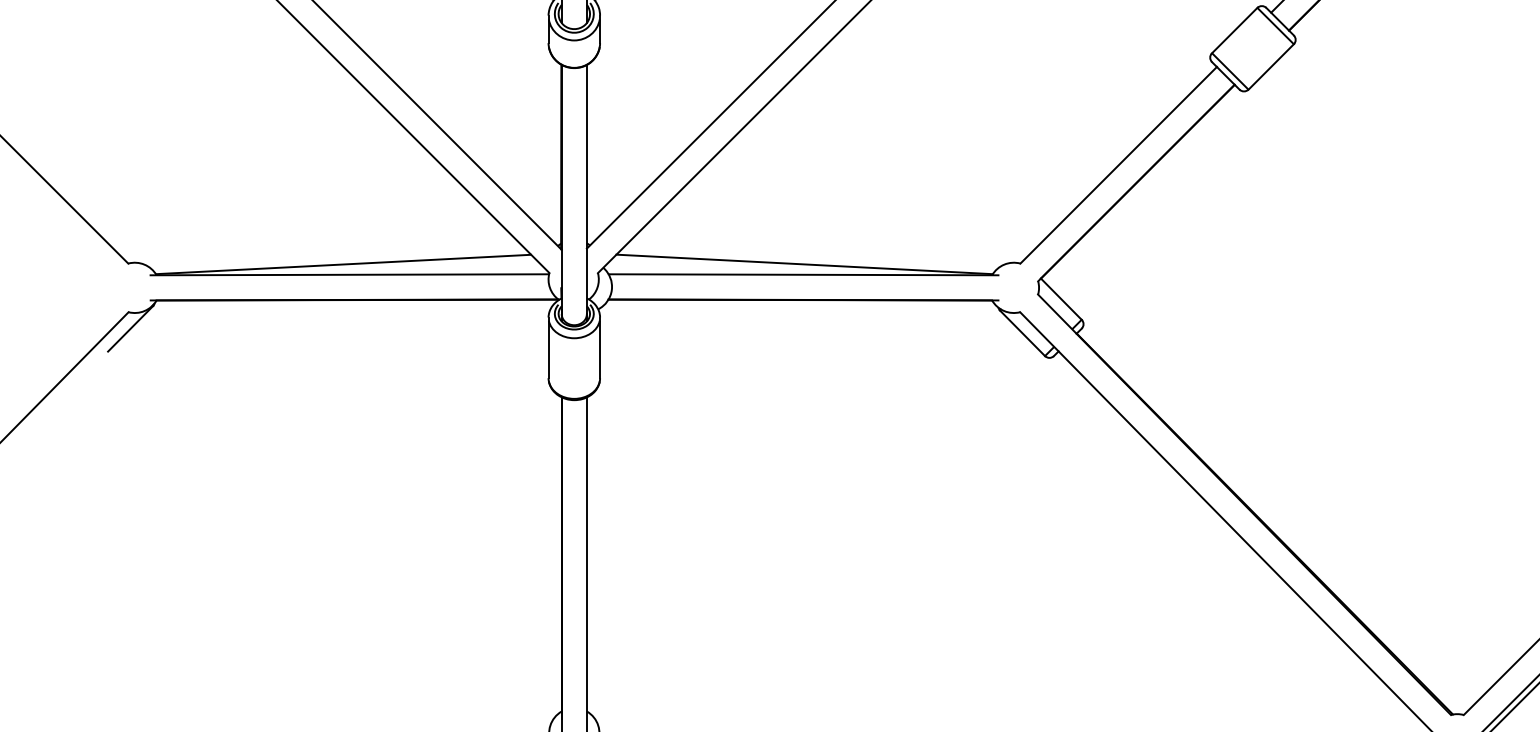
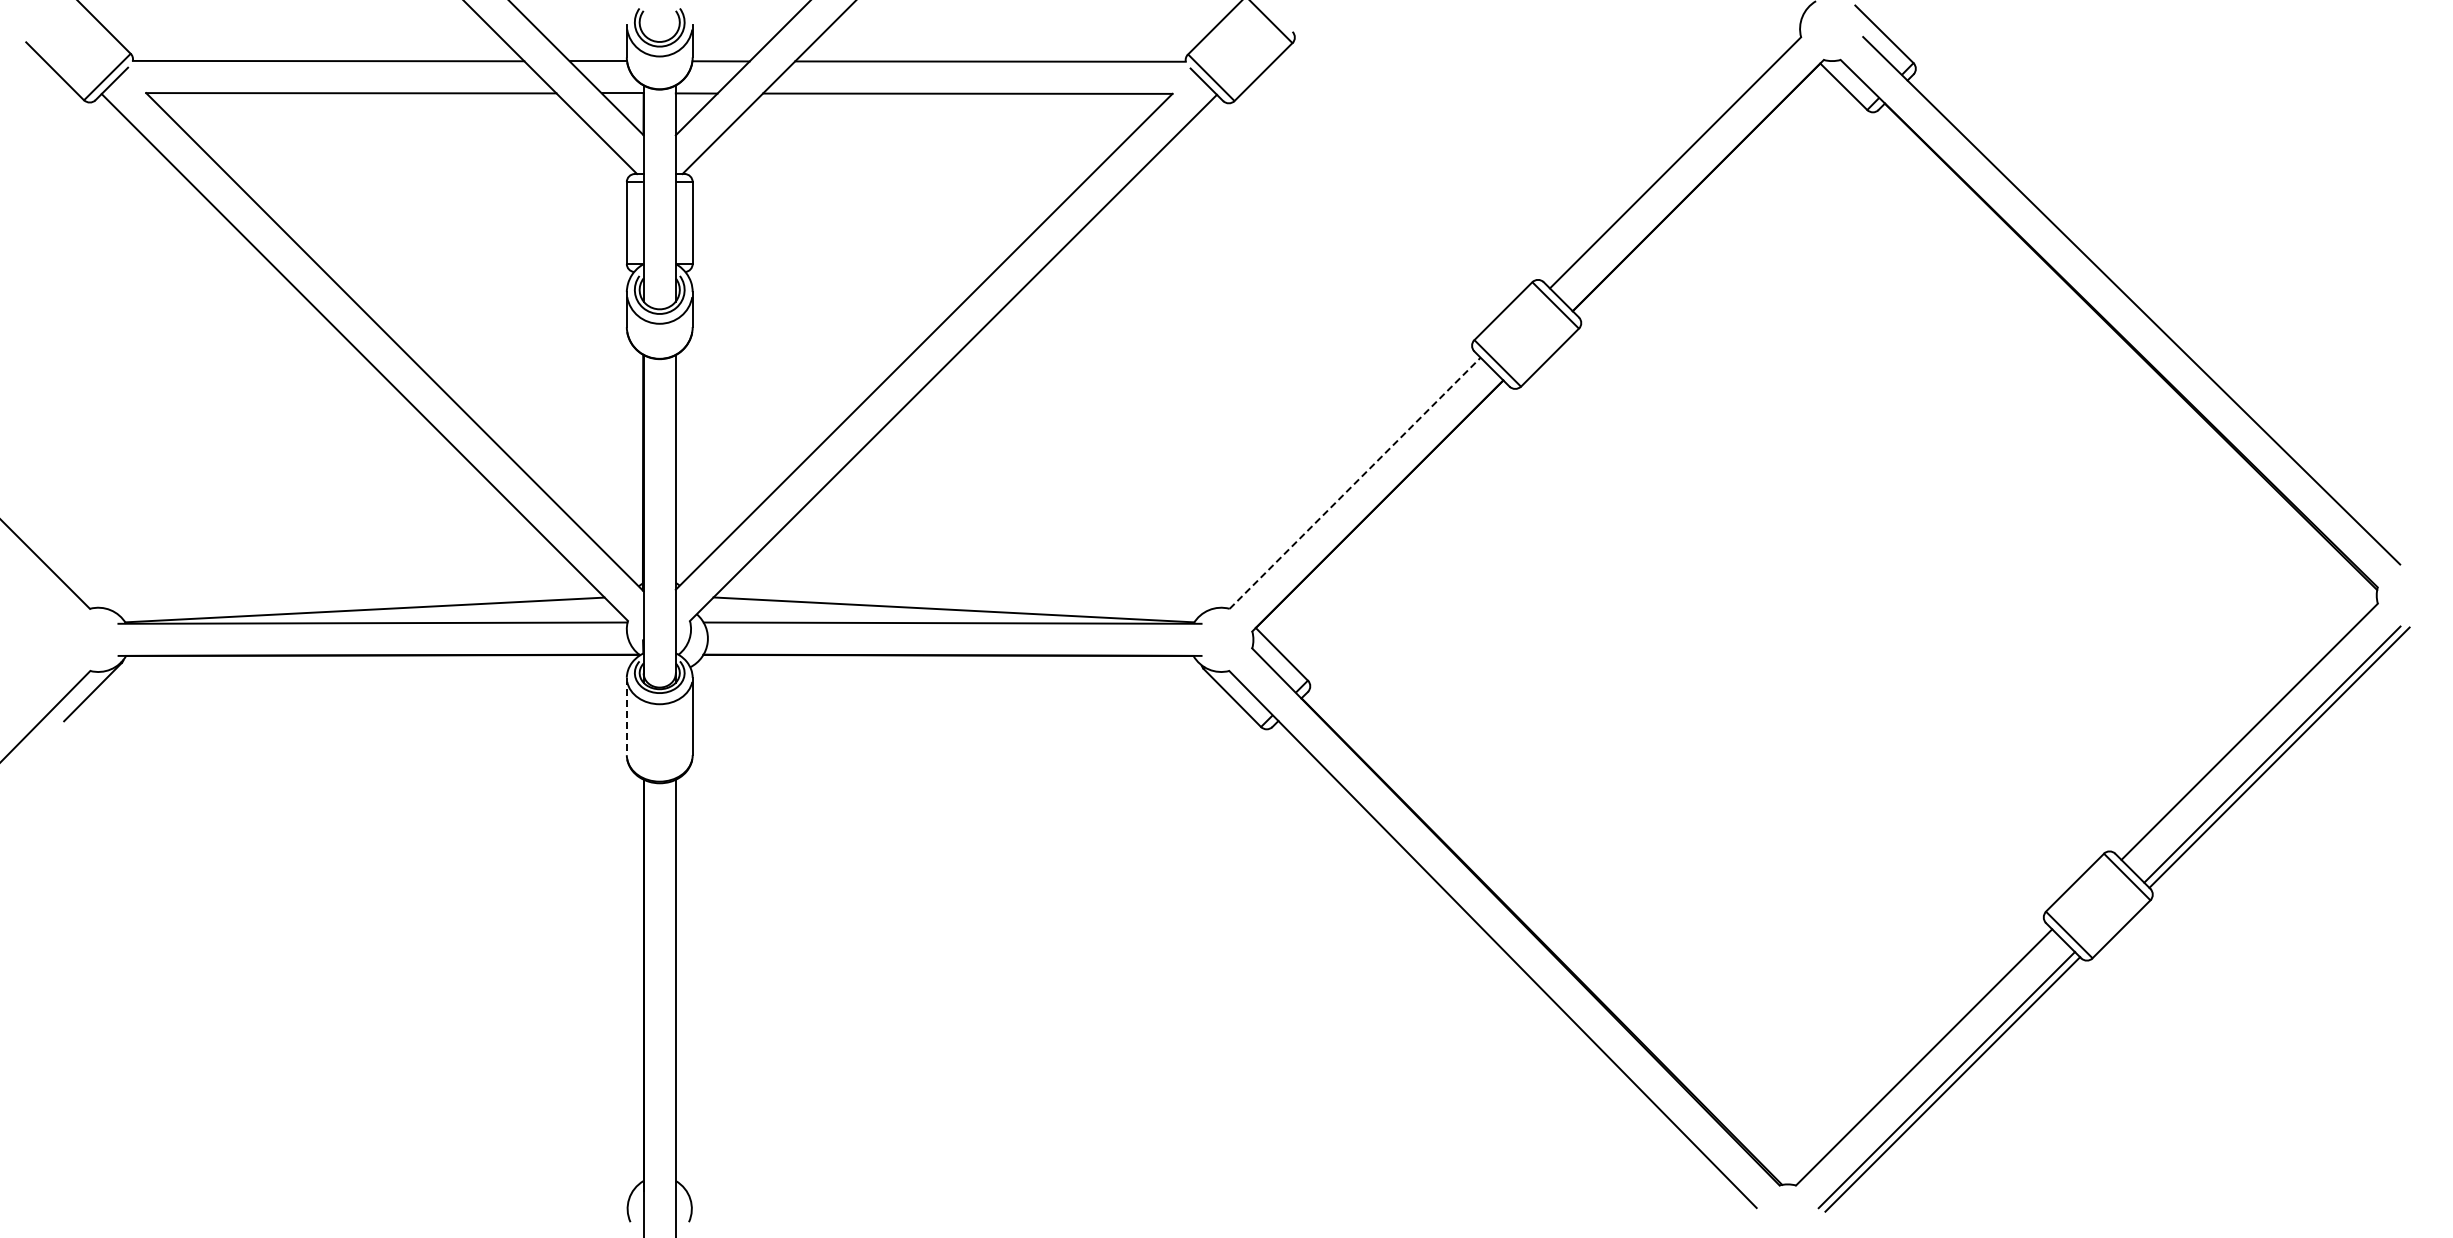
line: (1118, 165) -> (1355, 483), solid -> dashed
line: (548, 347) -> (626, 716), solid -> dashed

